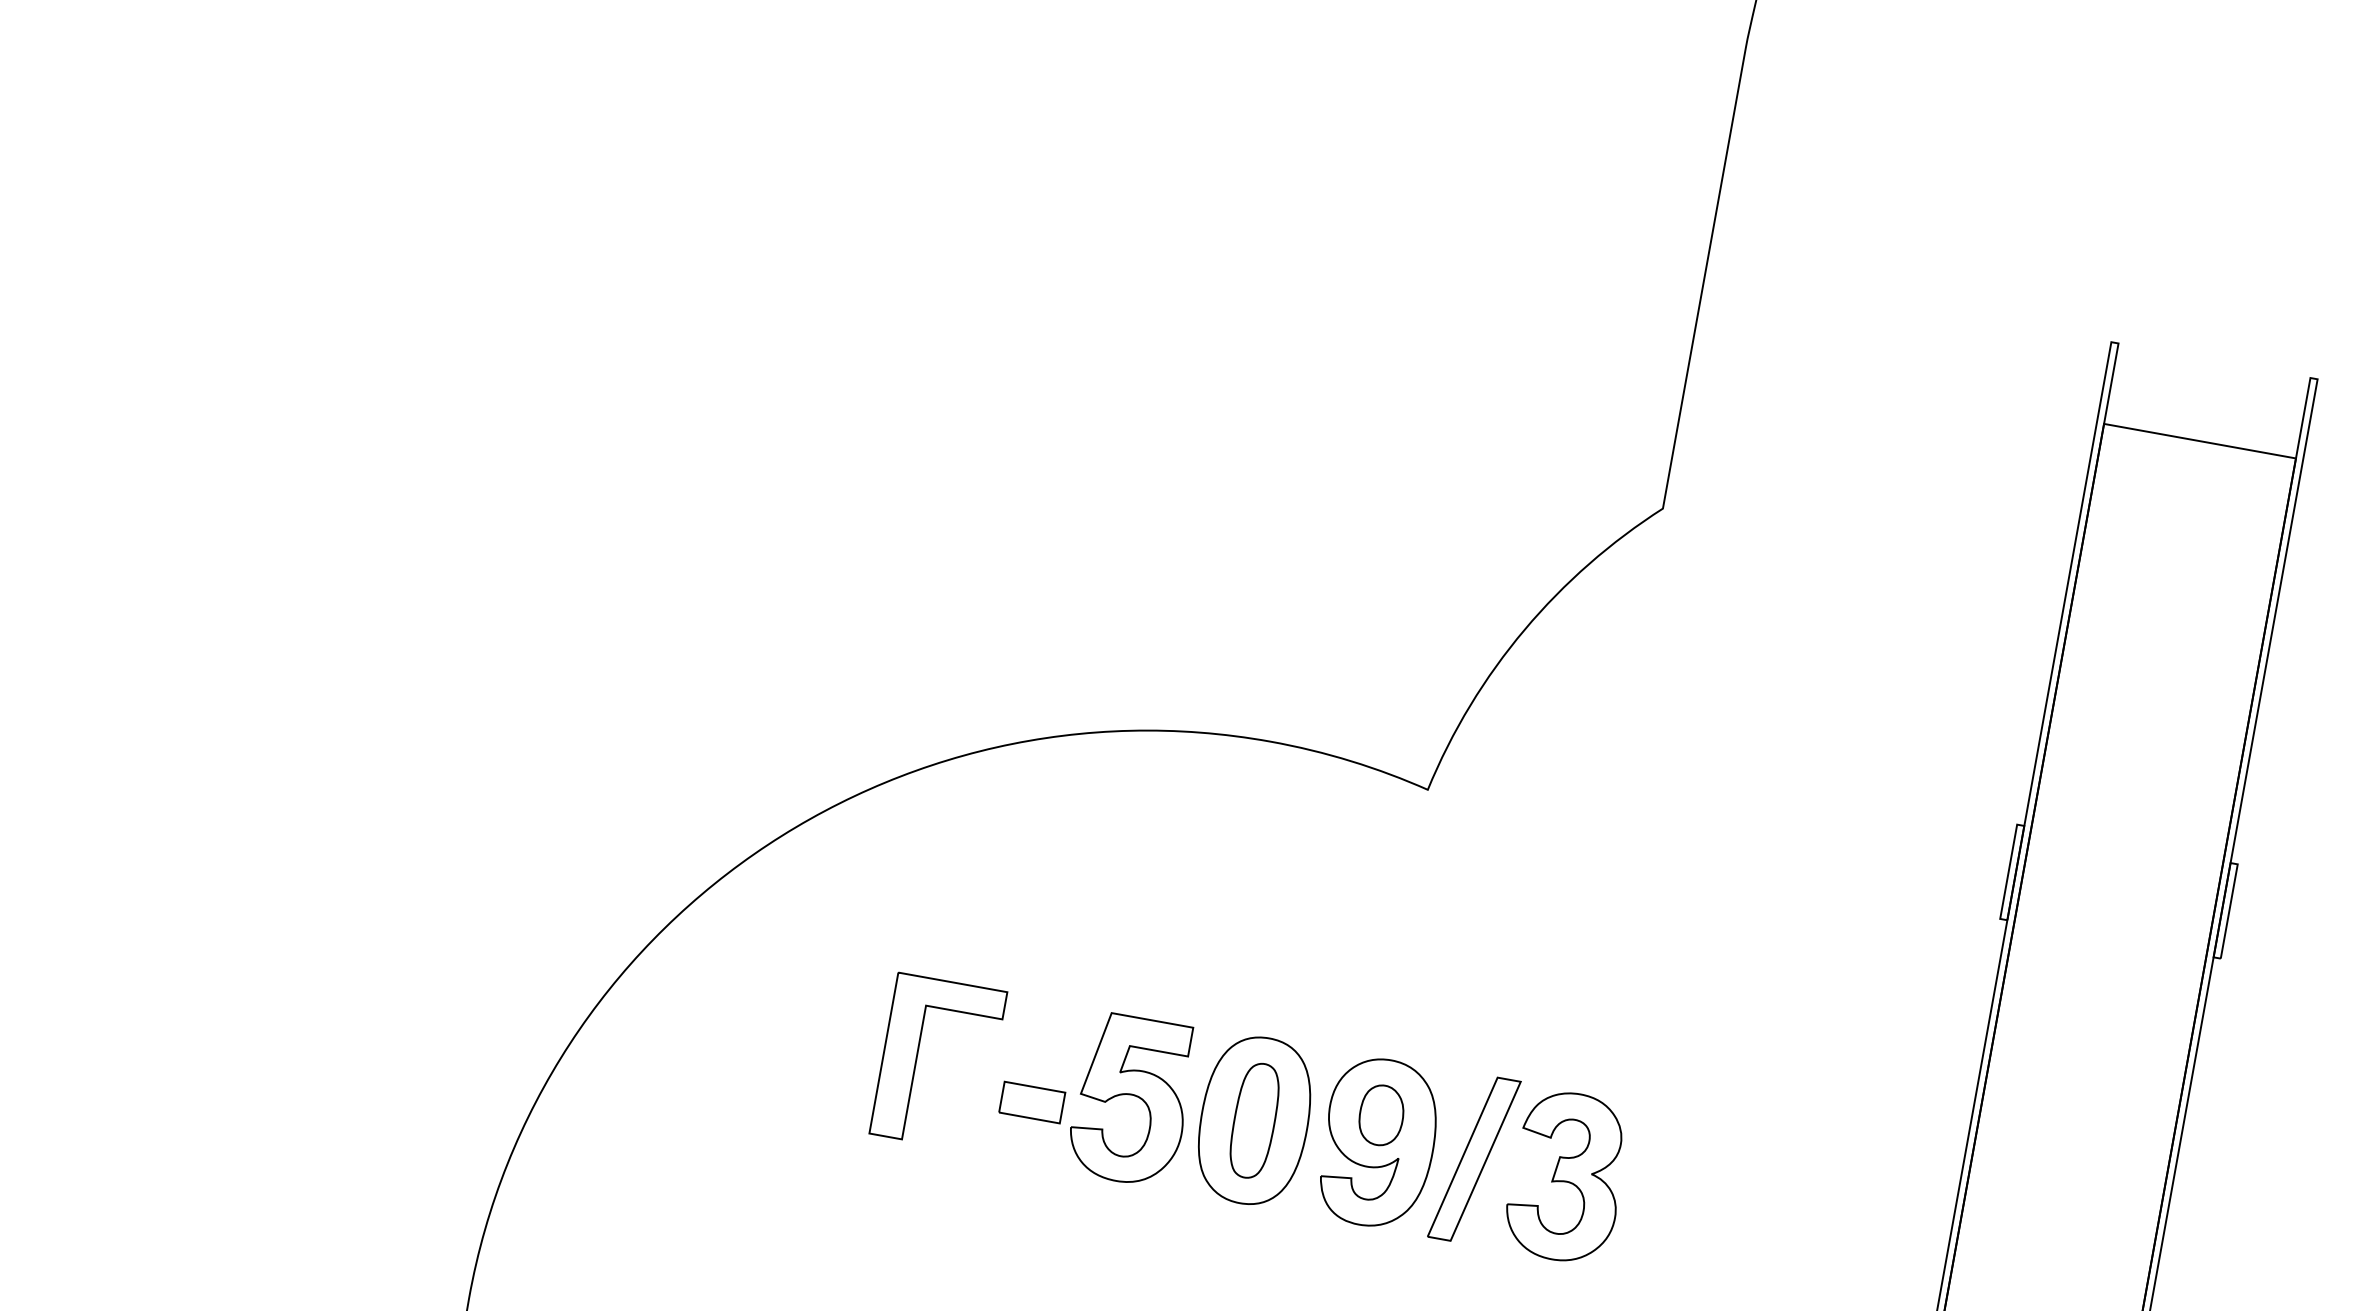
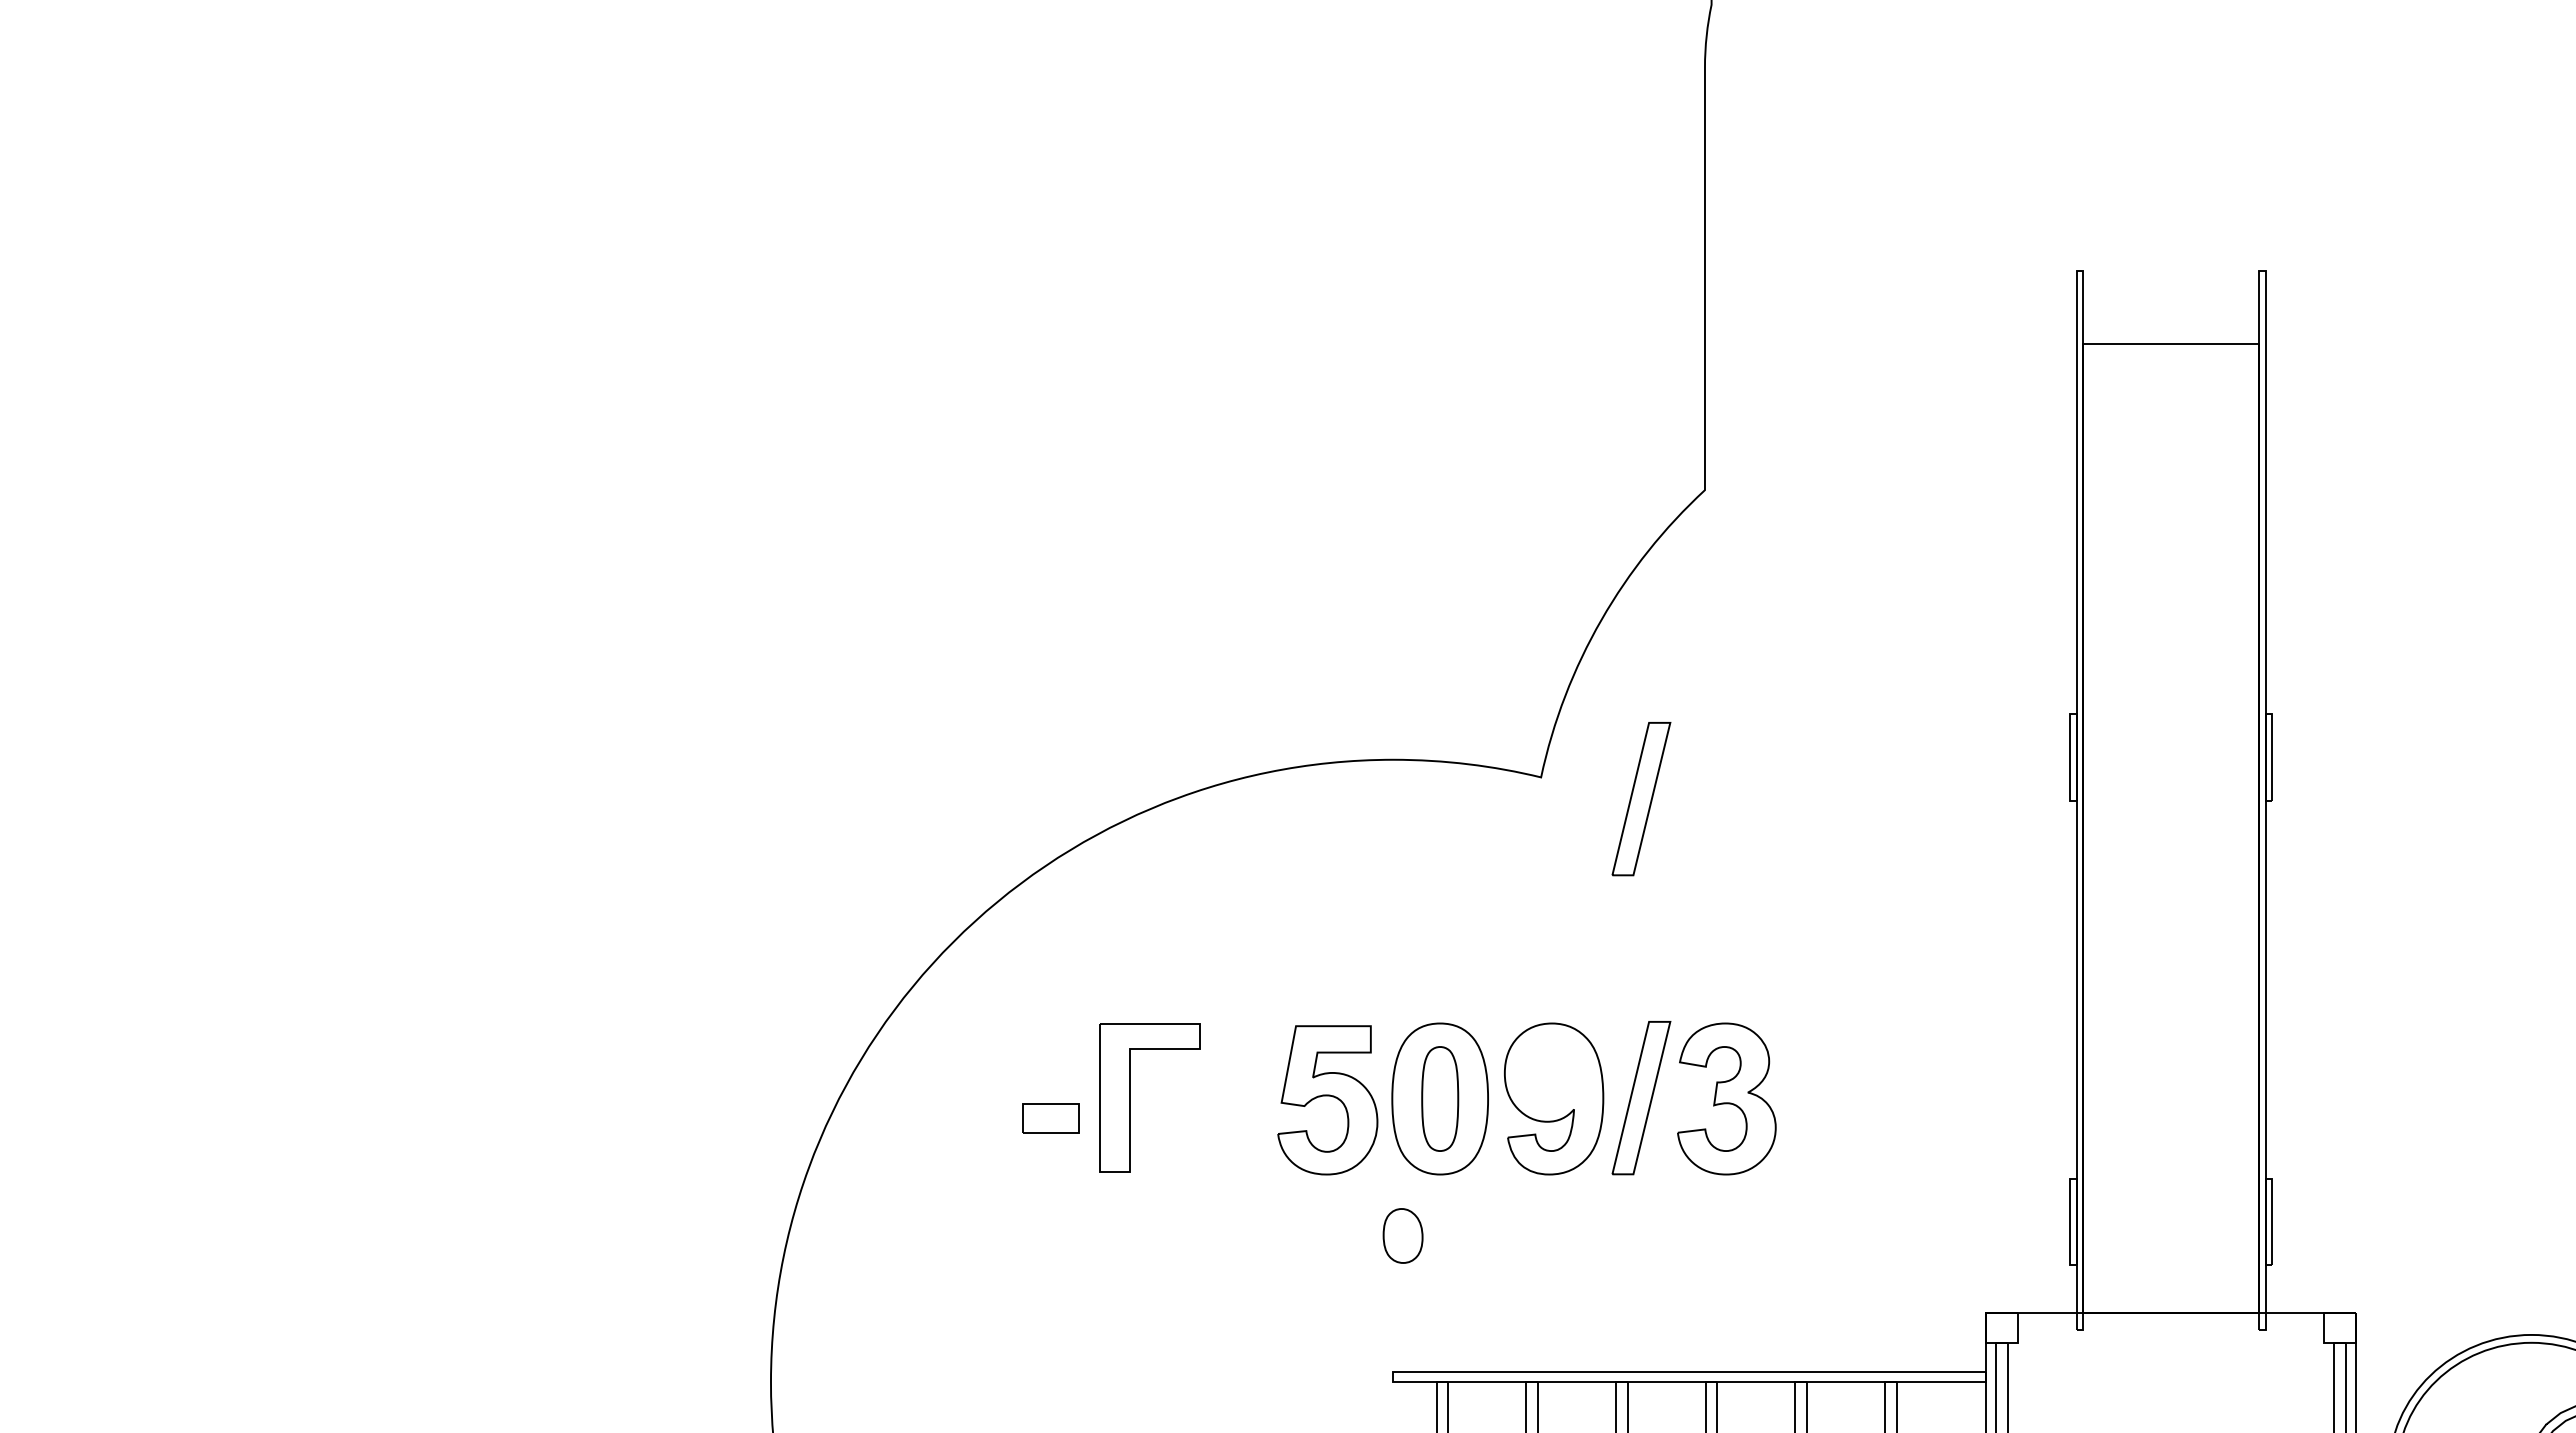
part: (1532, 833) -> (1641, 799), added
part: (1031, 1102) -> (1050, 1118), moved
part: (1381, 1114) -> (1402, 1235), moved

